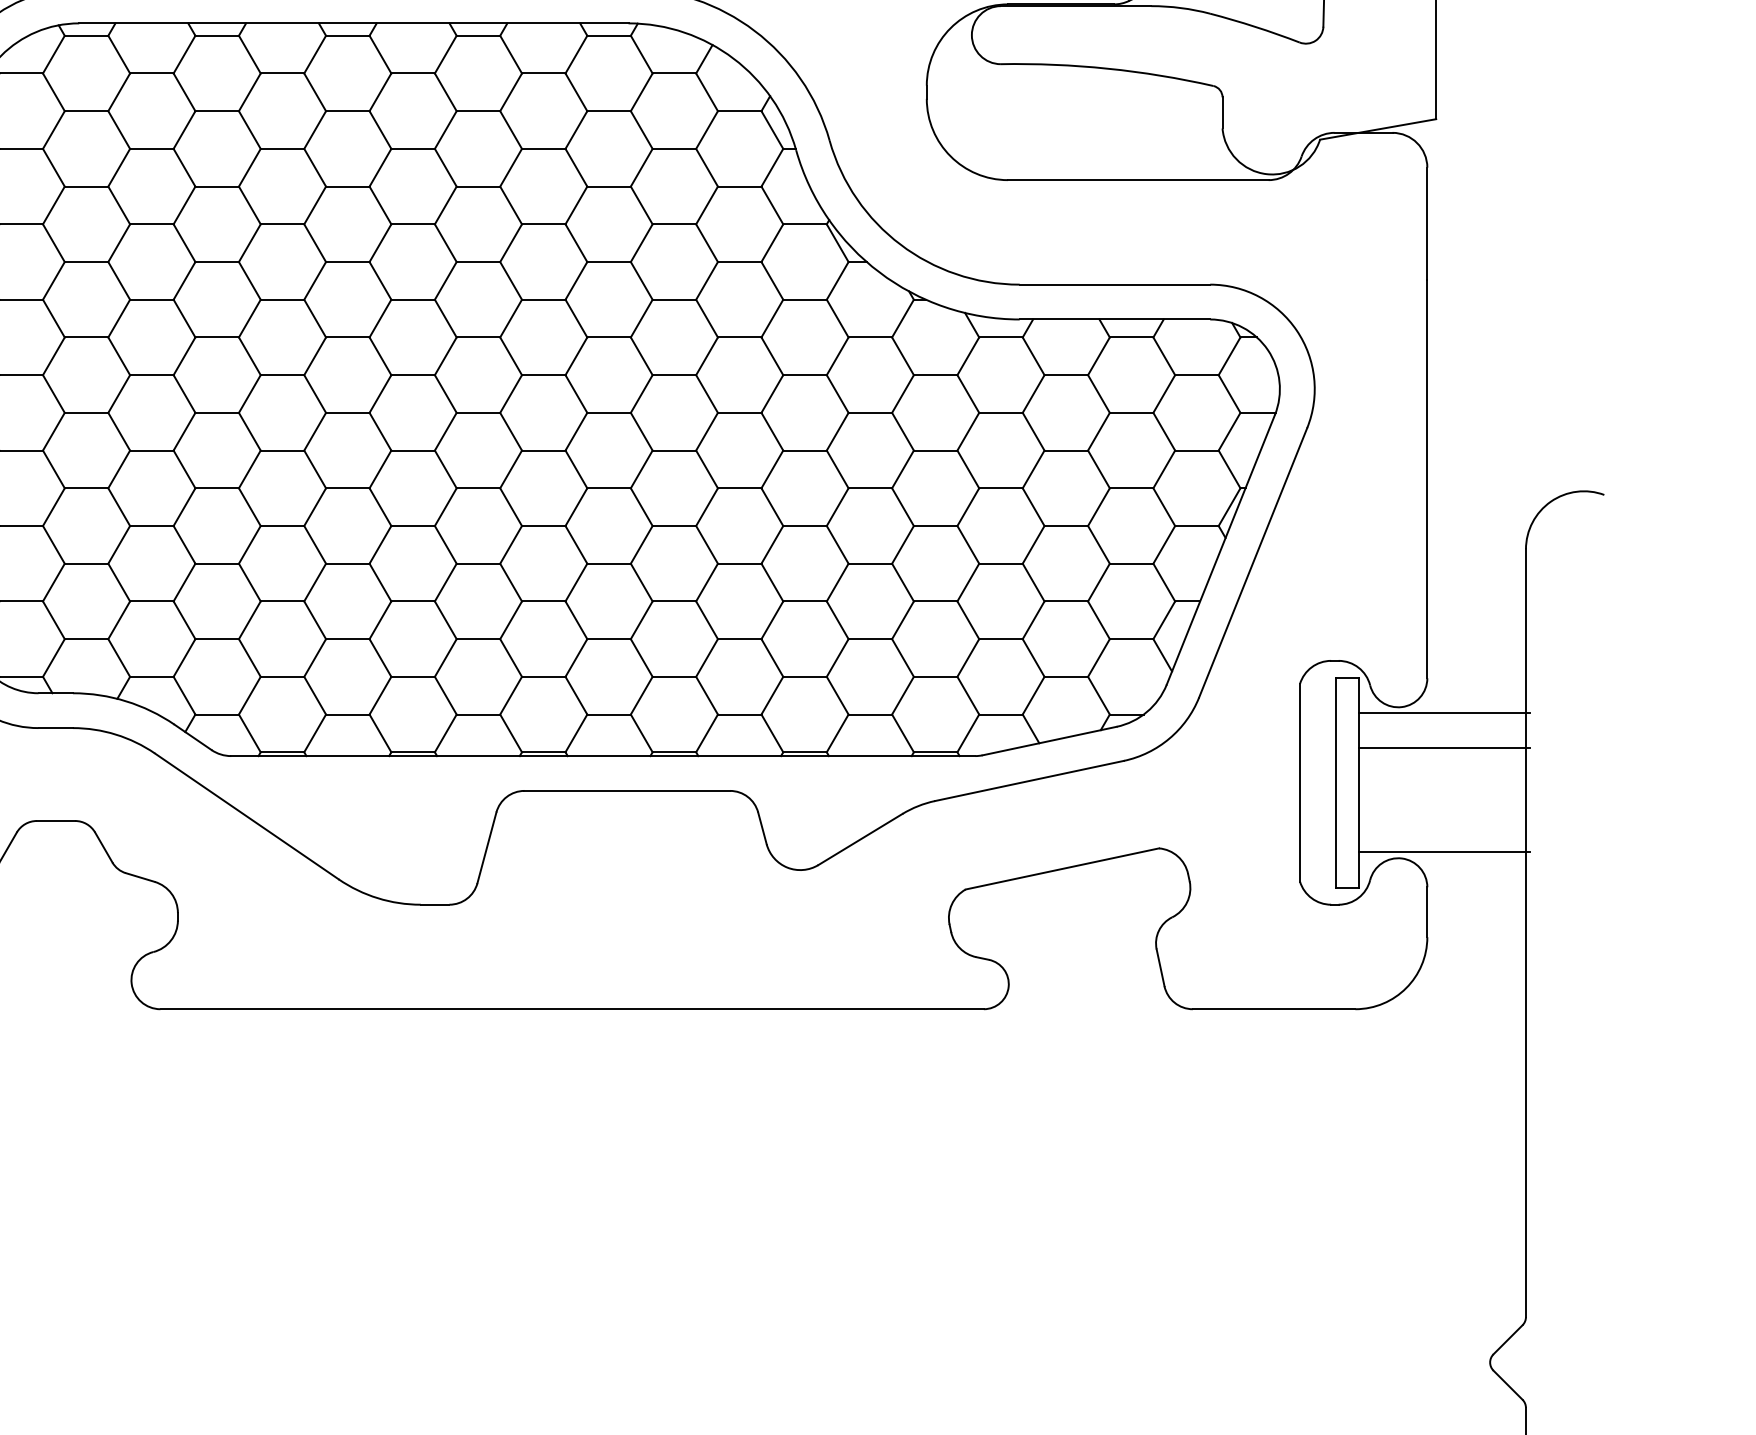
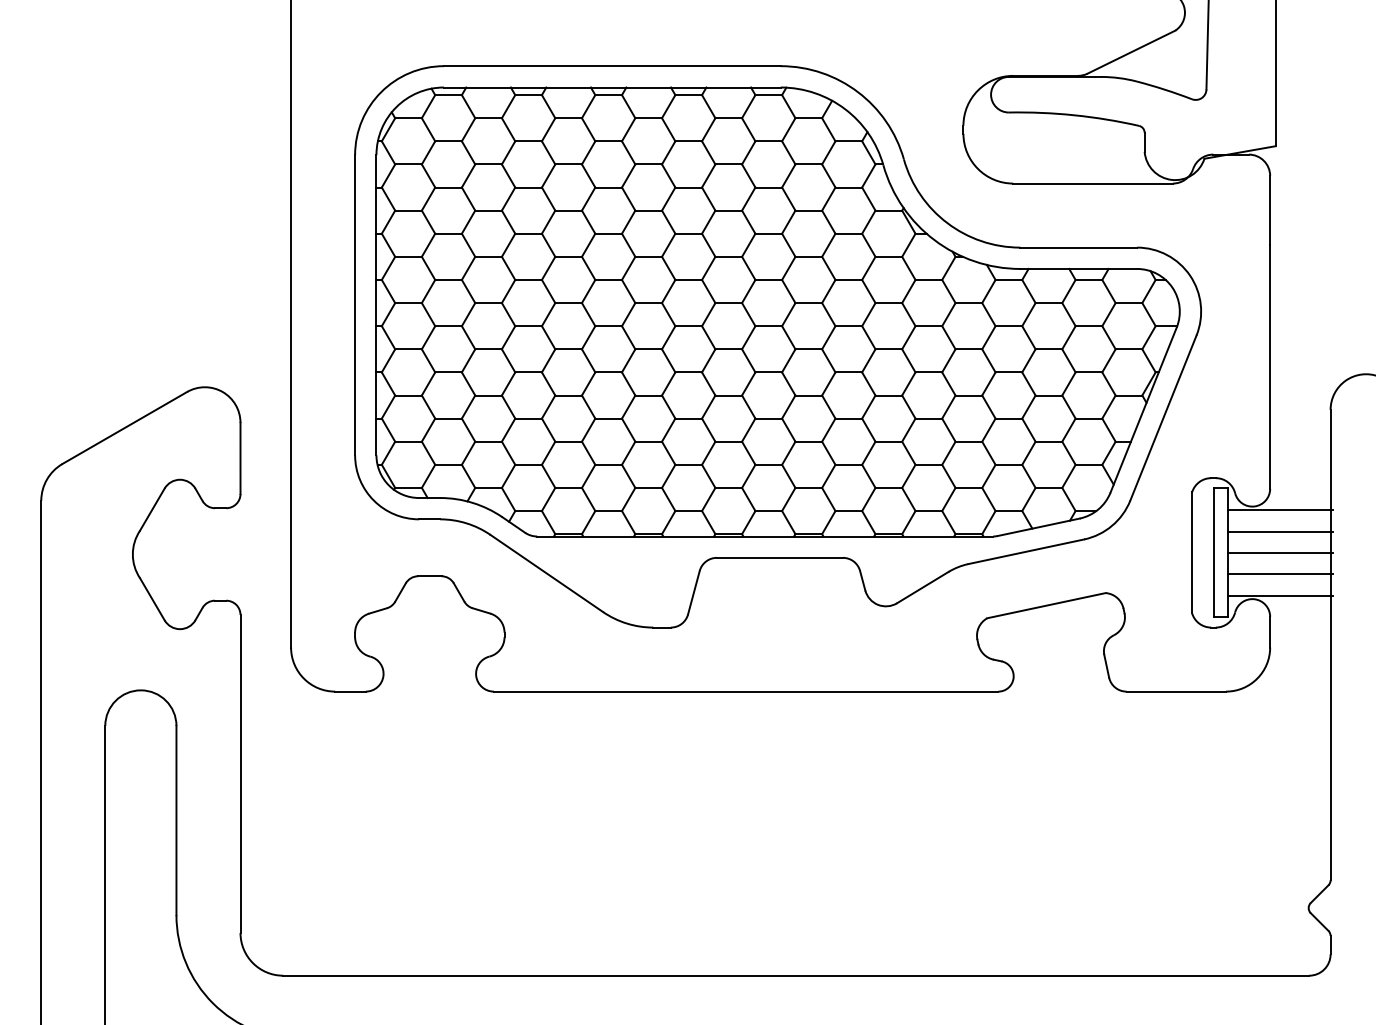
line: (1444, 782) -> (1280, 552), added
line: (1444, 818) -> (1280, 574), added

